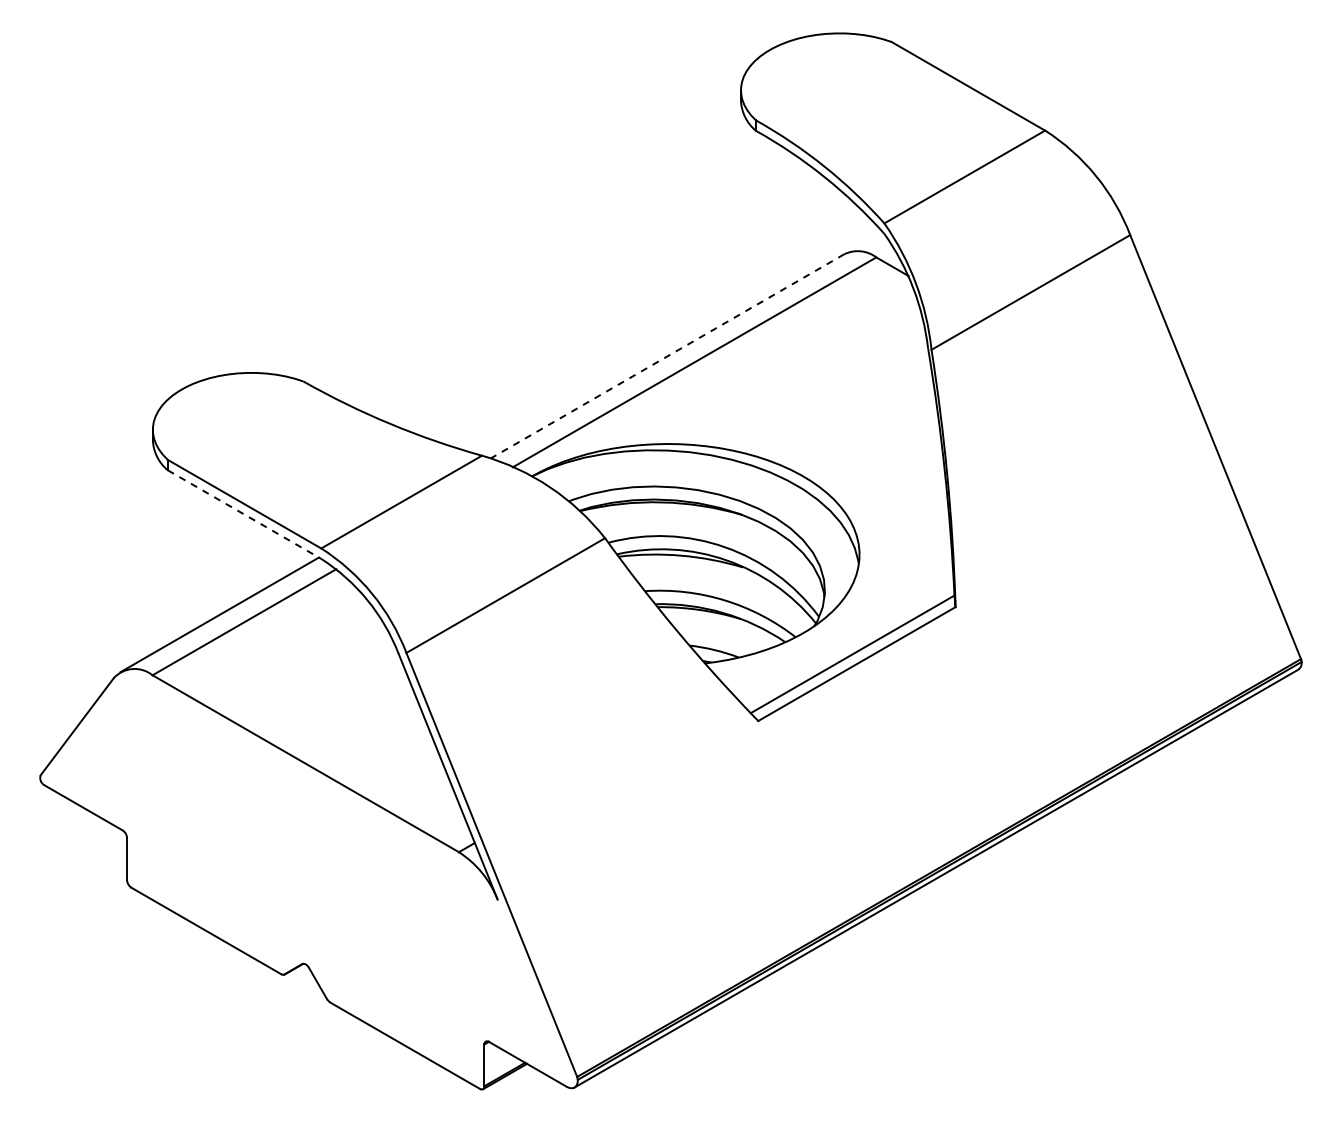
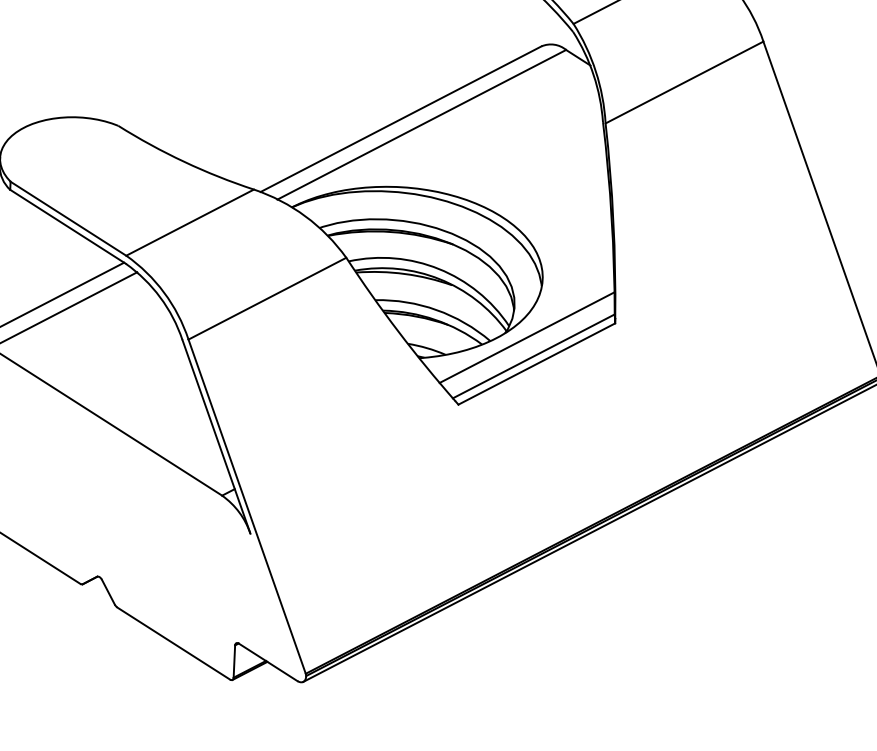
line: (667, 356) -> (401, 119), dashed -> solid
line: (244, 514) -> (68, 226), dashed -> solid
line: (842, 630) -> (526, 337), added

